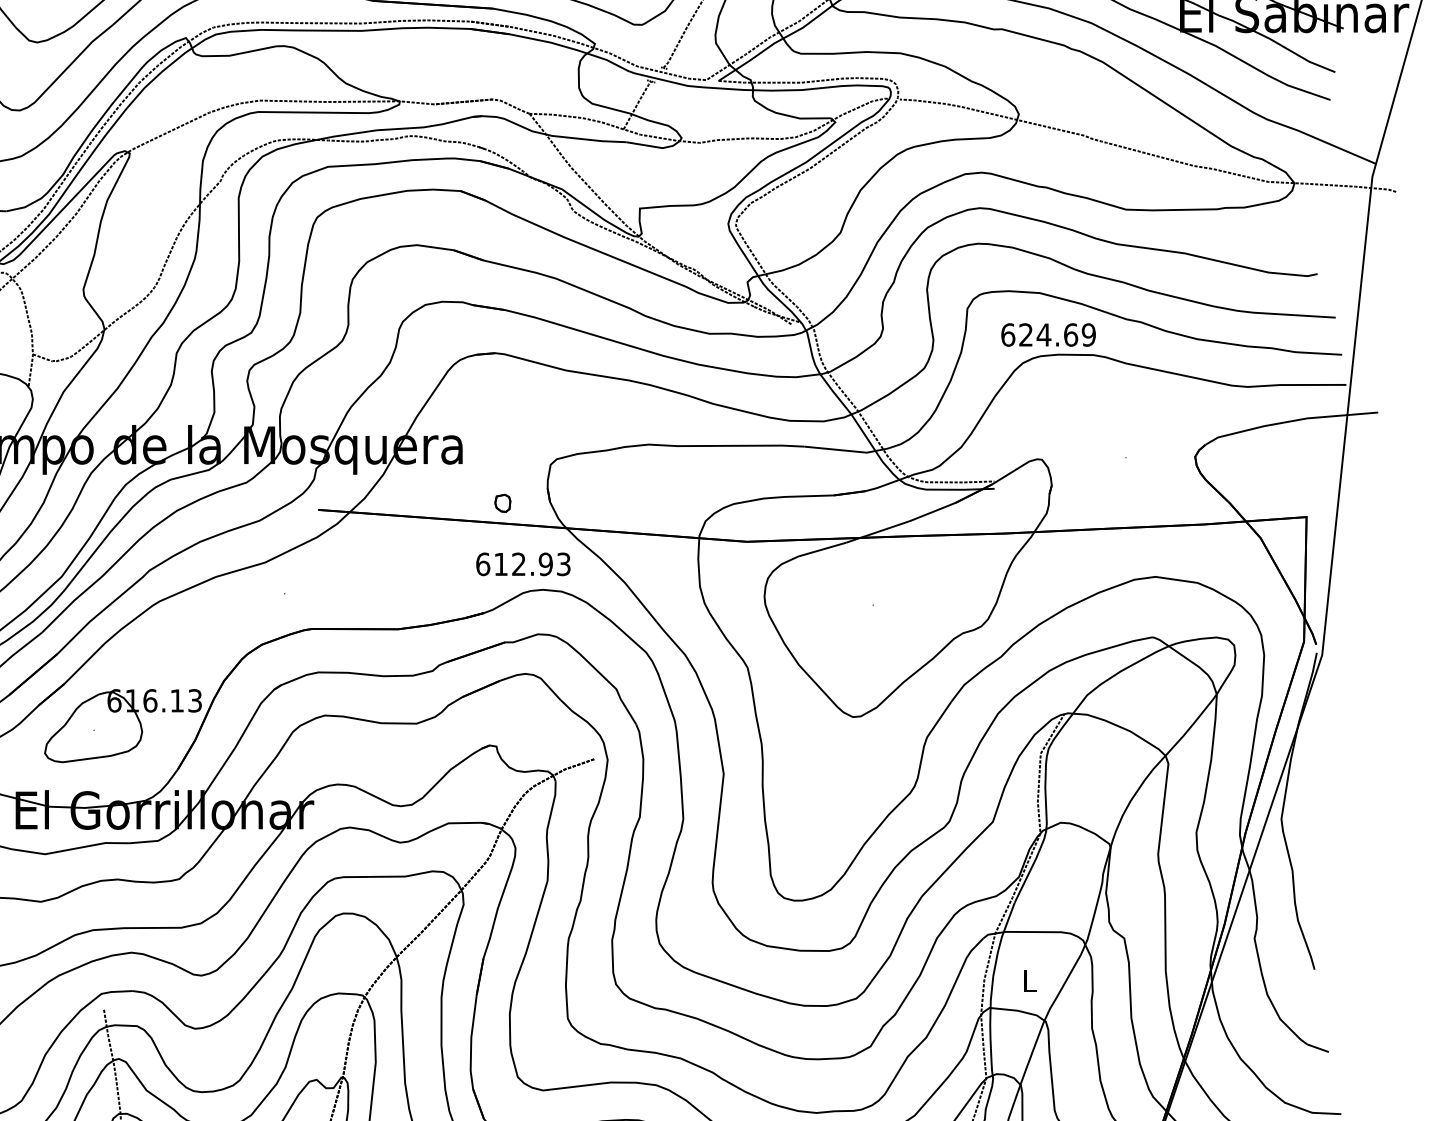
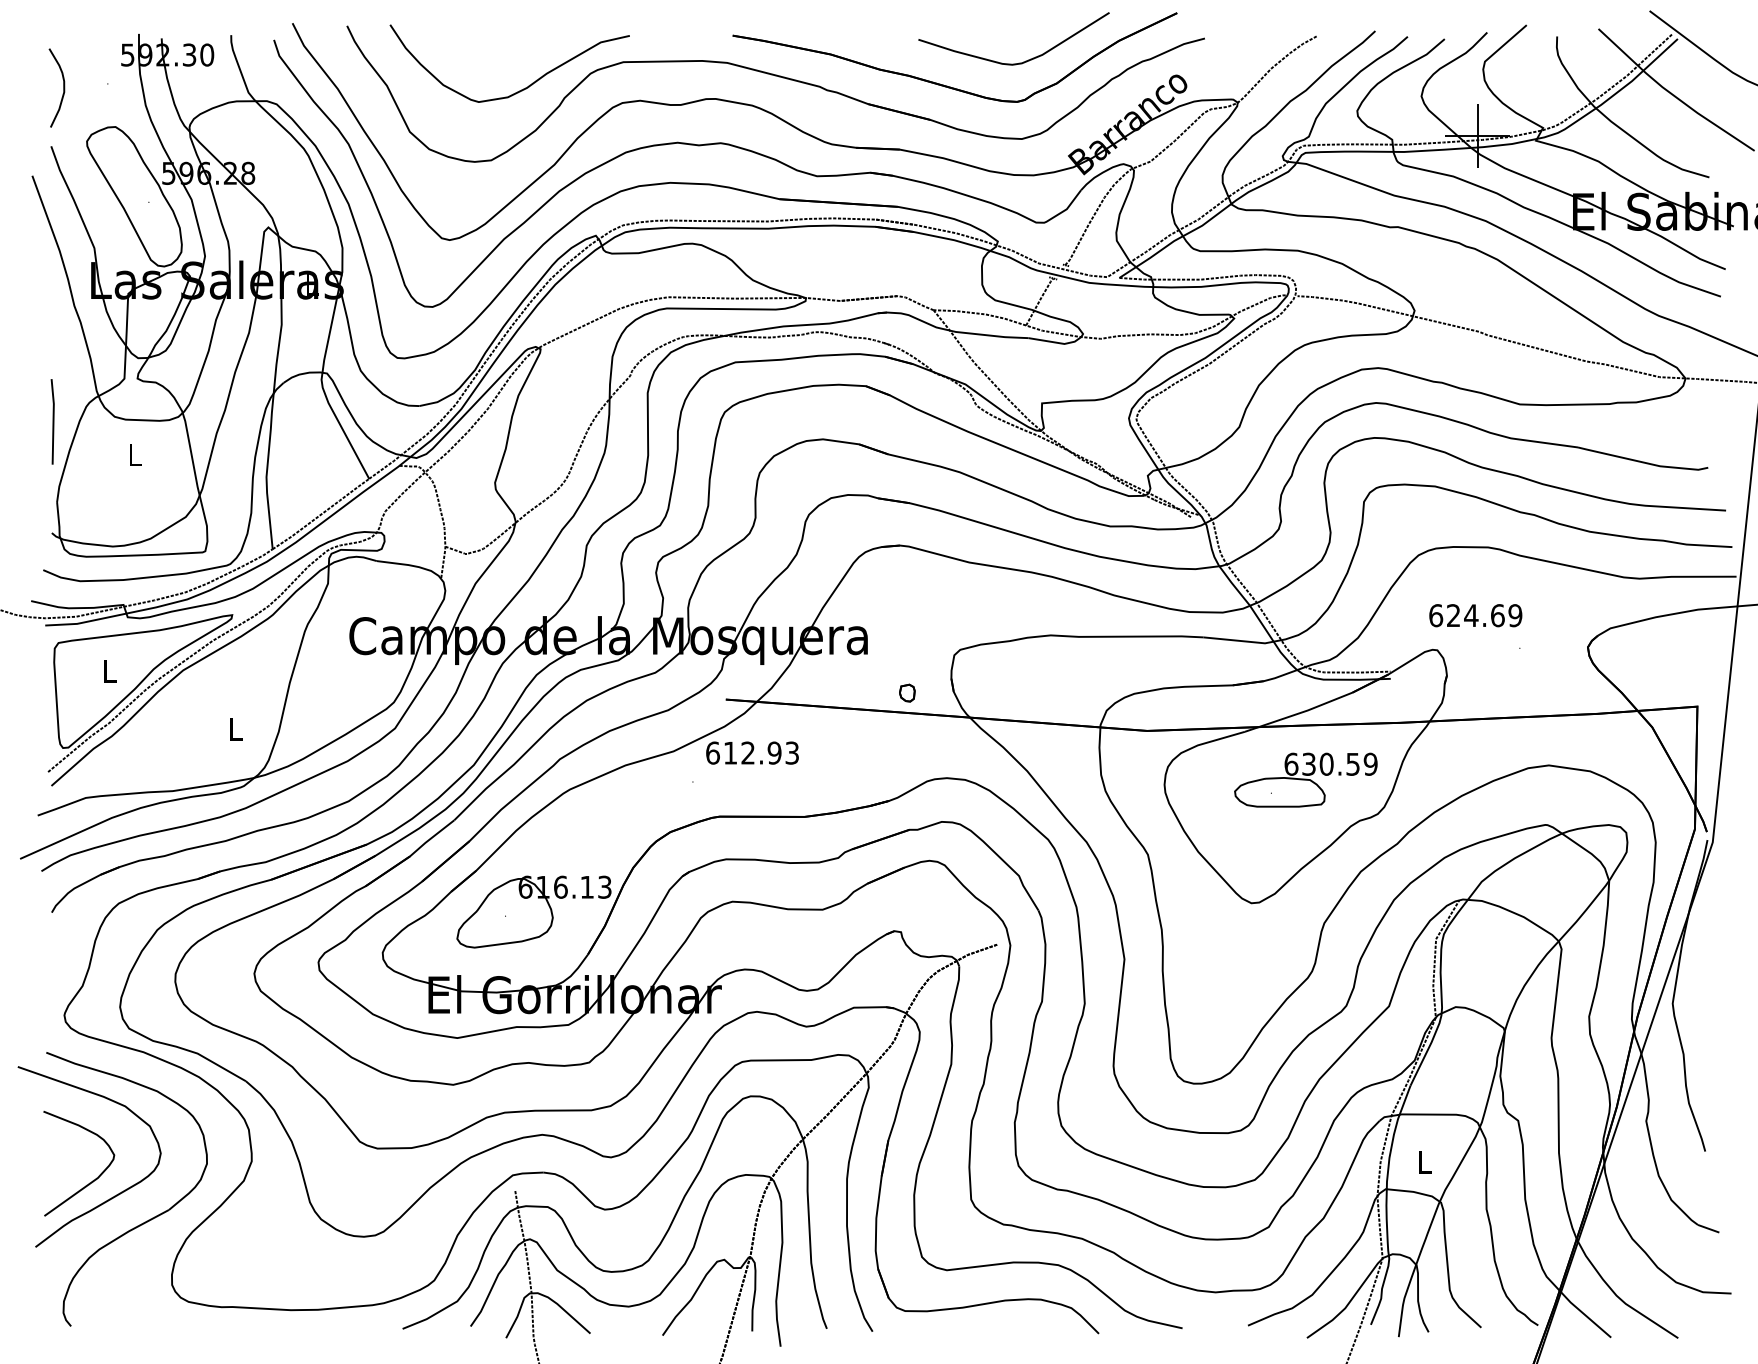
text: (1048, 334) -> (1475, 615), moved
text: (523, 563) -> (752, 752), moved
part: (907, 591) -> (1305, 779), added

